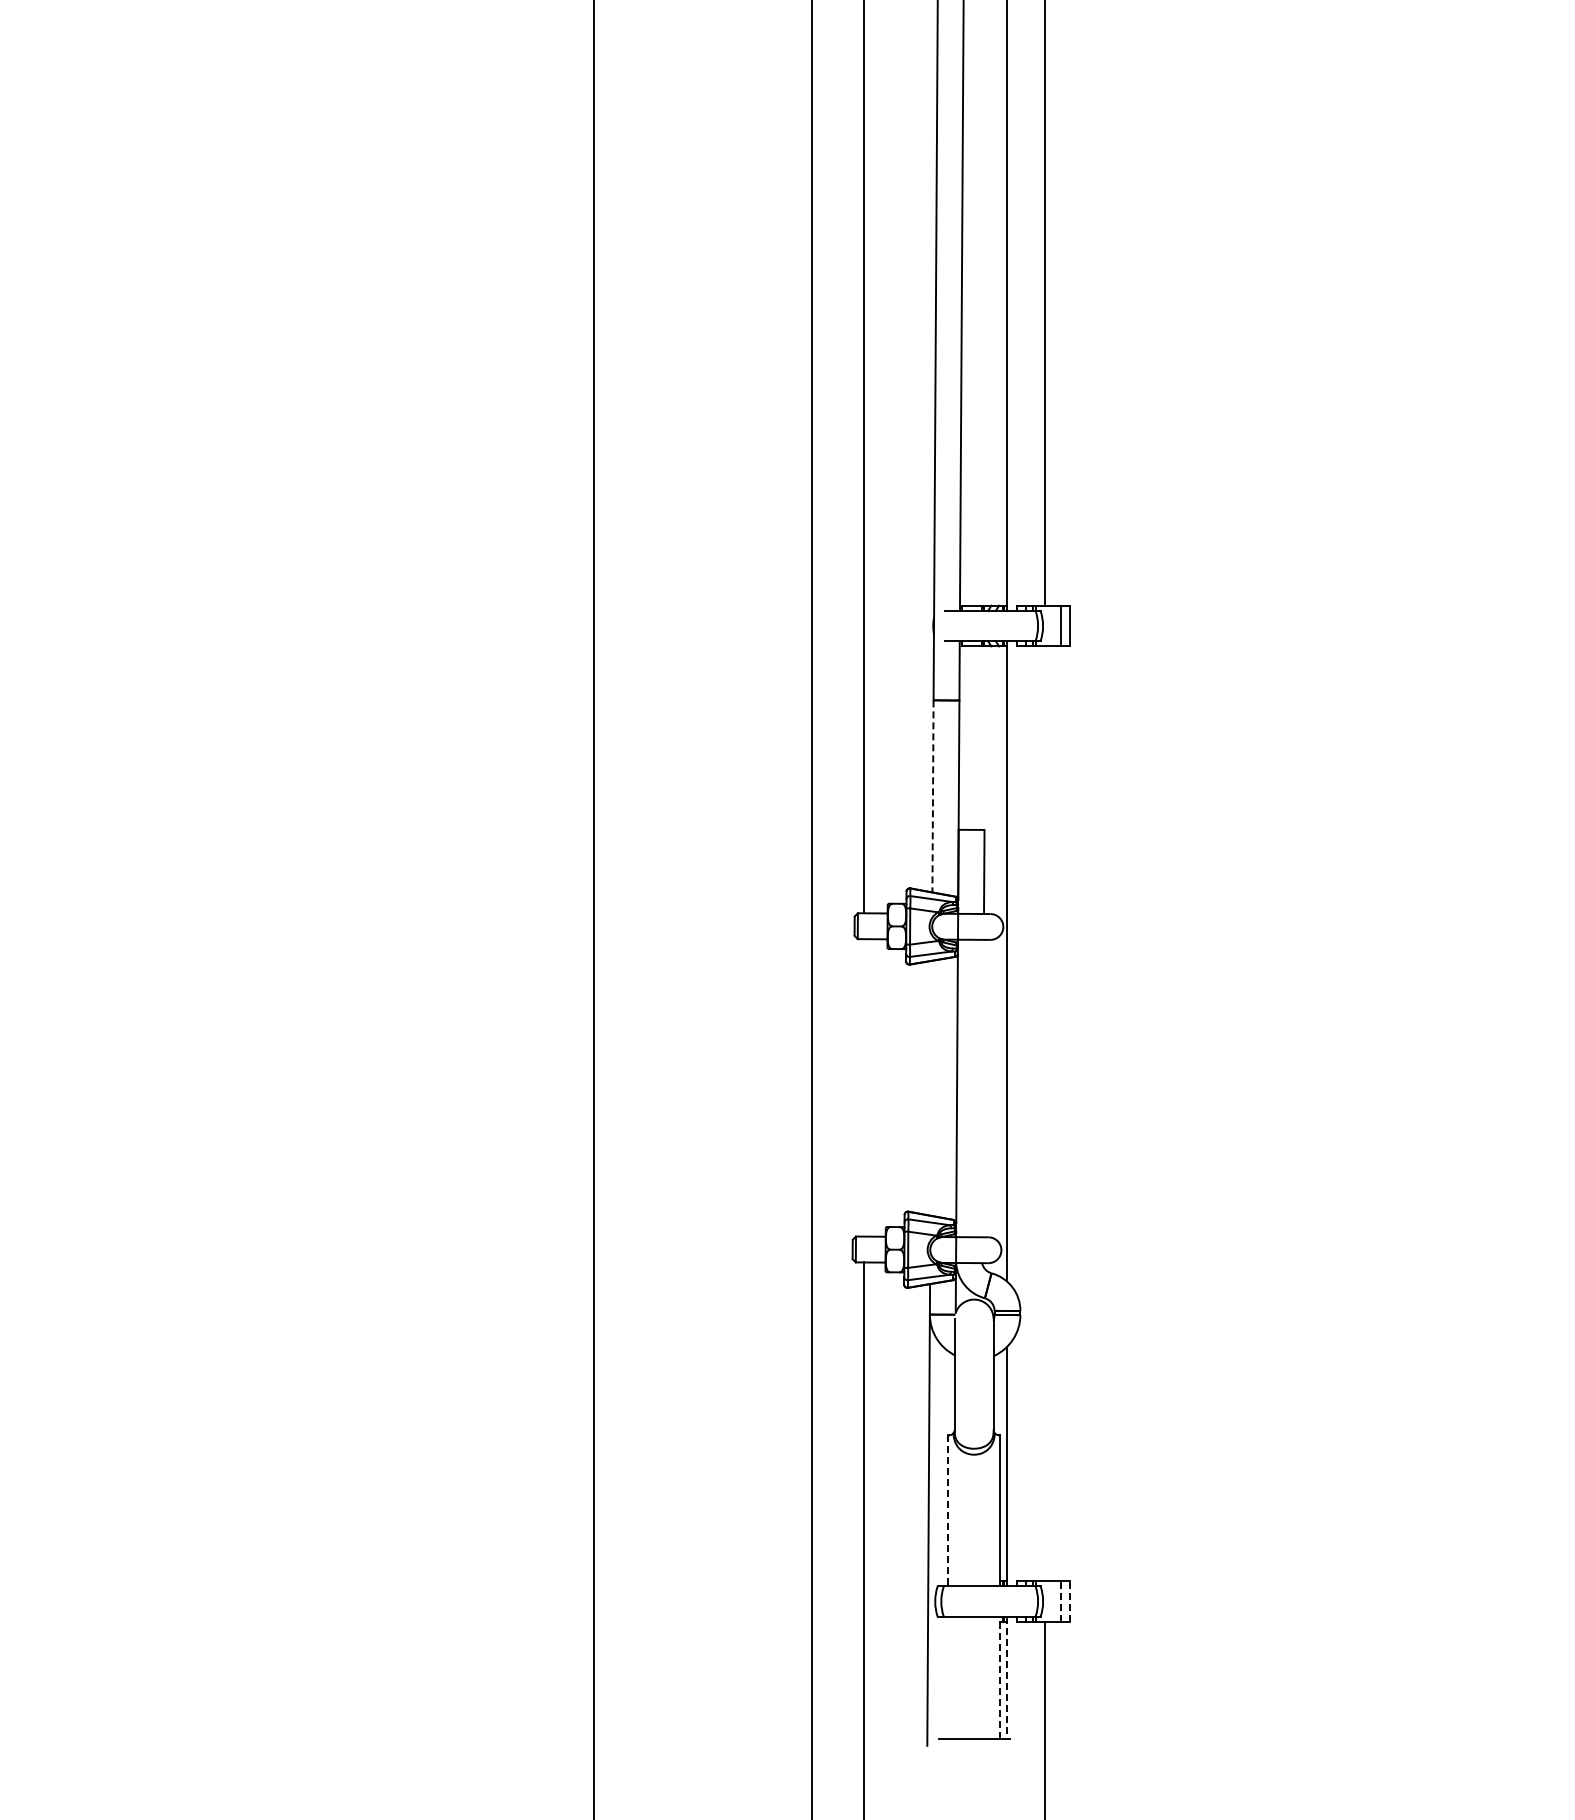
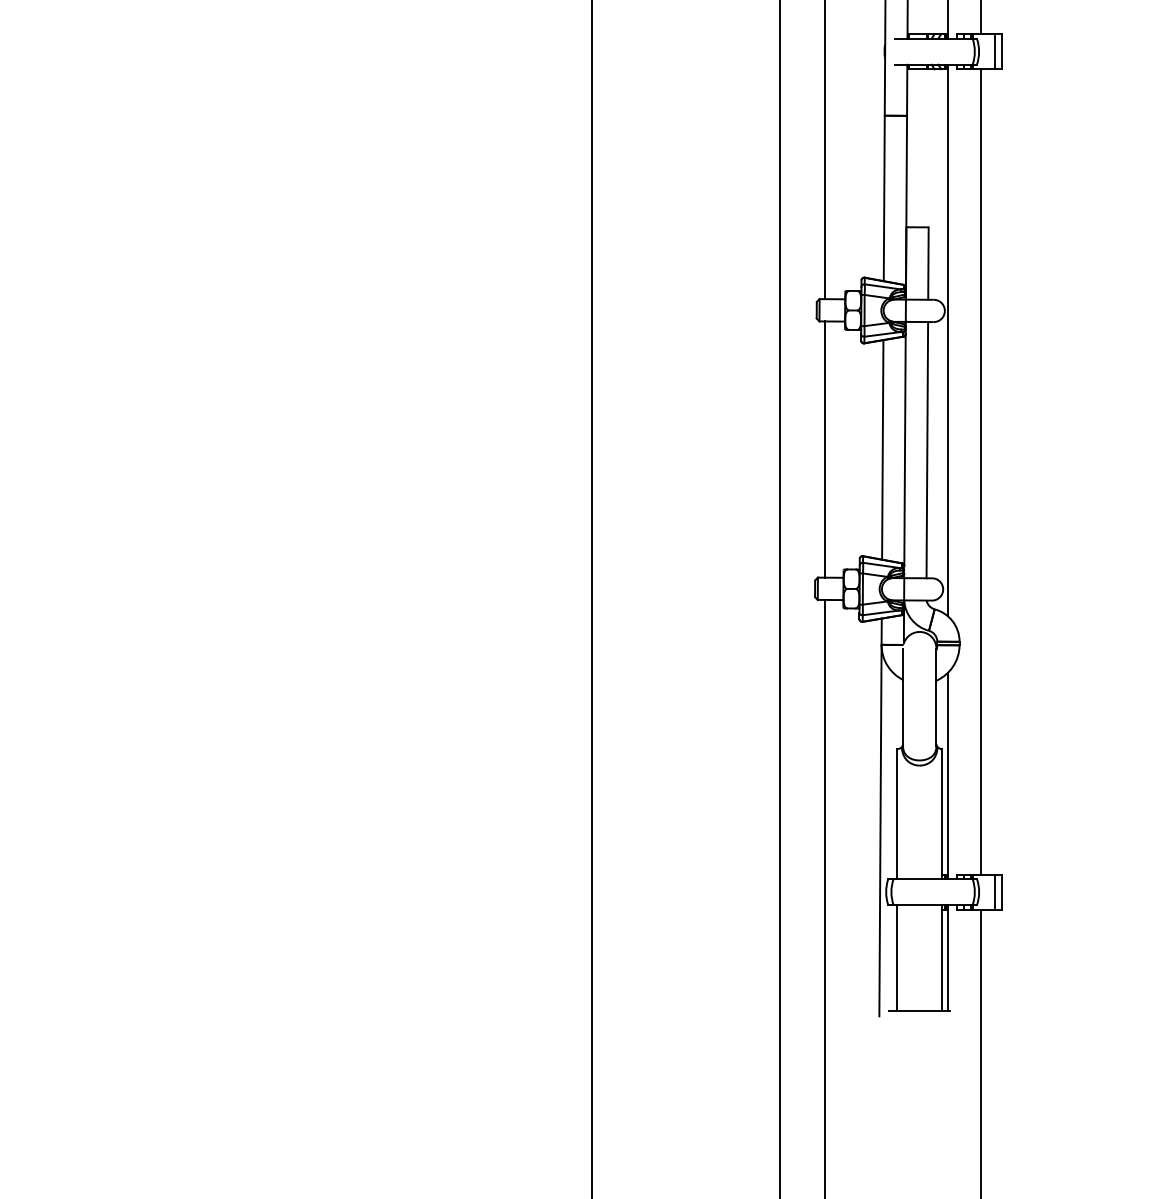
line: (933, 796) -> (884, 198), dashed -> solid
line: (864, 1087) -> (825, 449), added
line: (931, 1087) -> (882, 449), added
line: (982, 1088) -> (926, 450), added
line: (1045, 1113) -> (981, 471), added
line: (948, 1510) -> (897, 813), dashed -> solid
line: (1061, 1601) -> (994, 892), dashed -> solid
line: (1069, 1601) -> (1001, 892), dashed -> solid
line: (948, 1677) -> (897, 957), added
line: (1000, 1677) -> (942, 957), dashed -> solid
line: (1006, 1678) -> (947, 958), dashed -> solid

